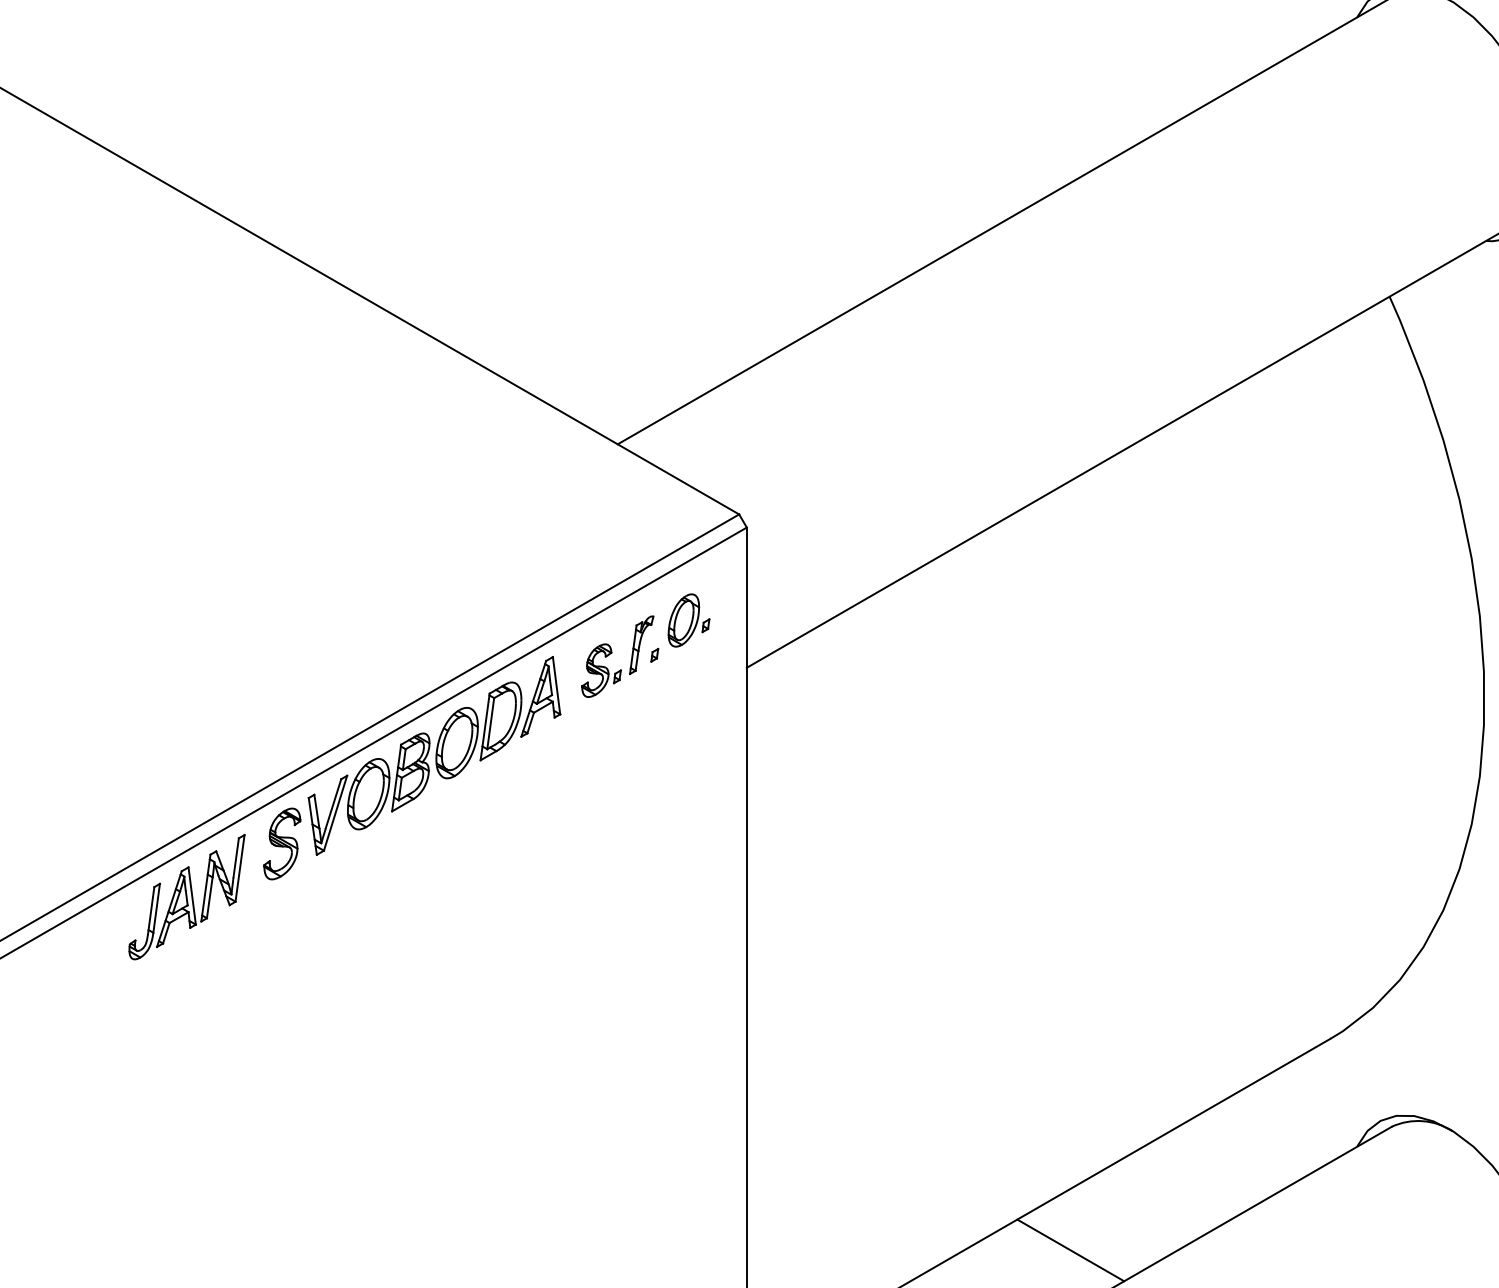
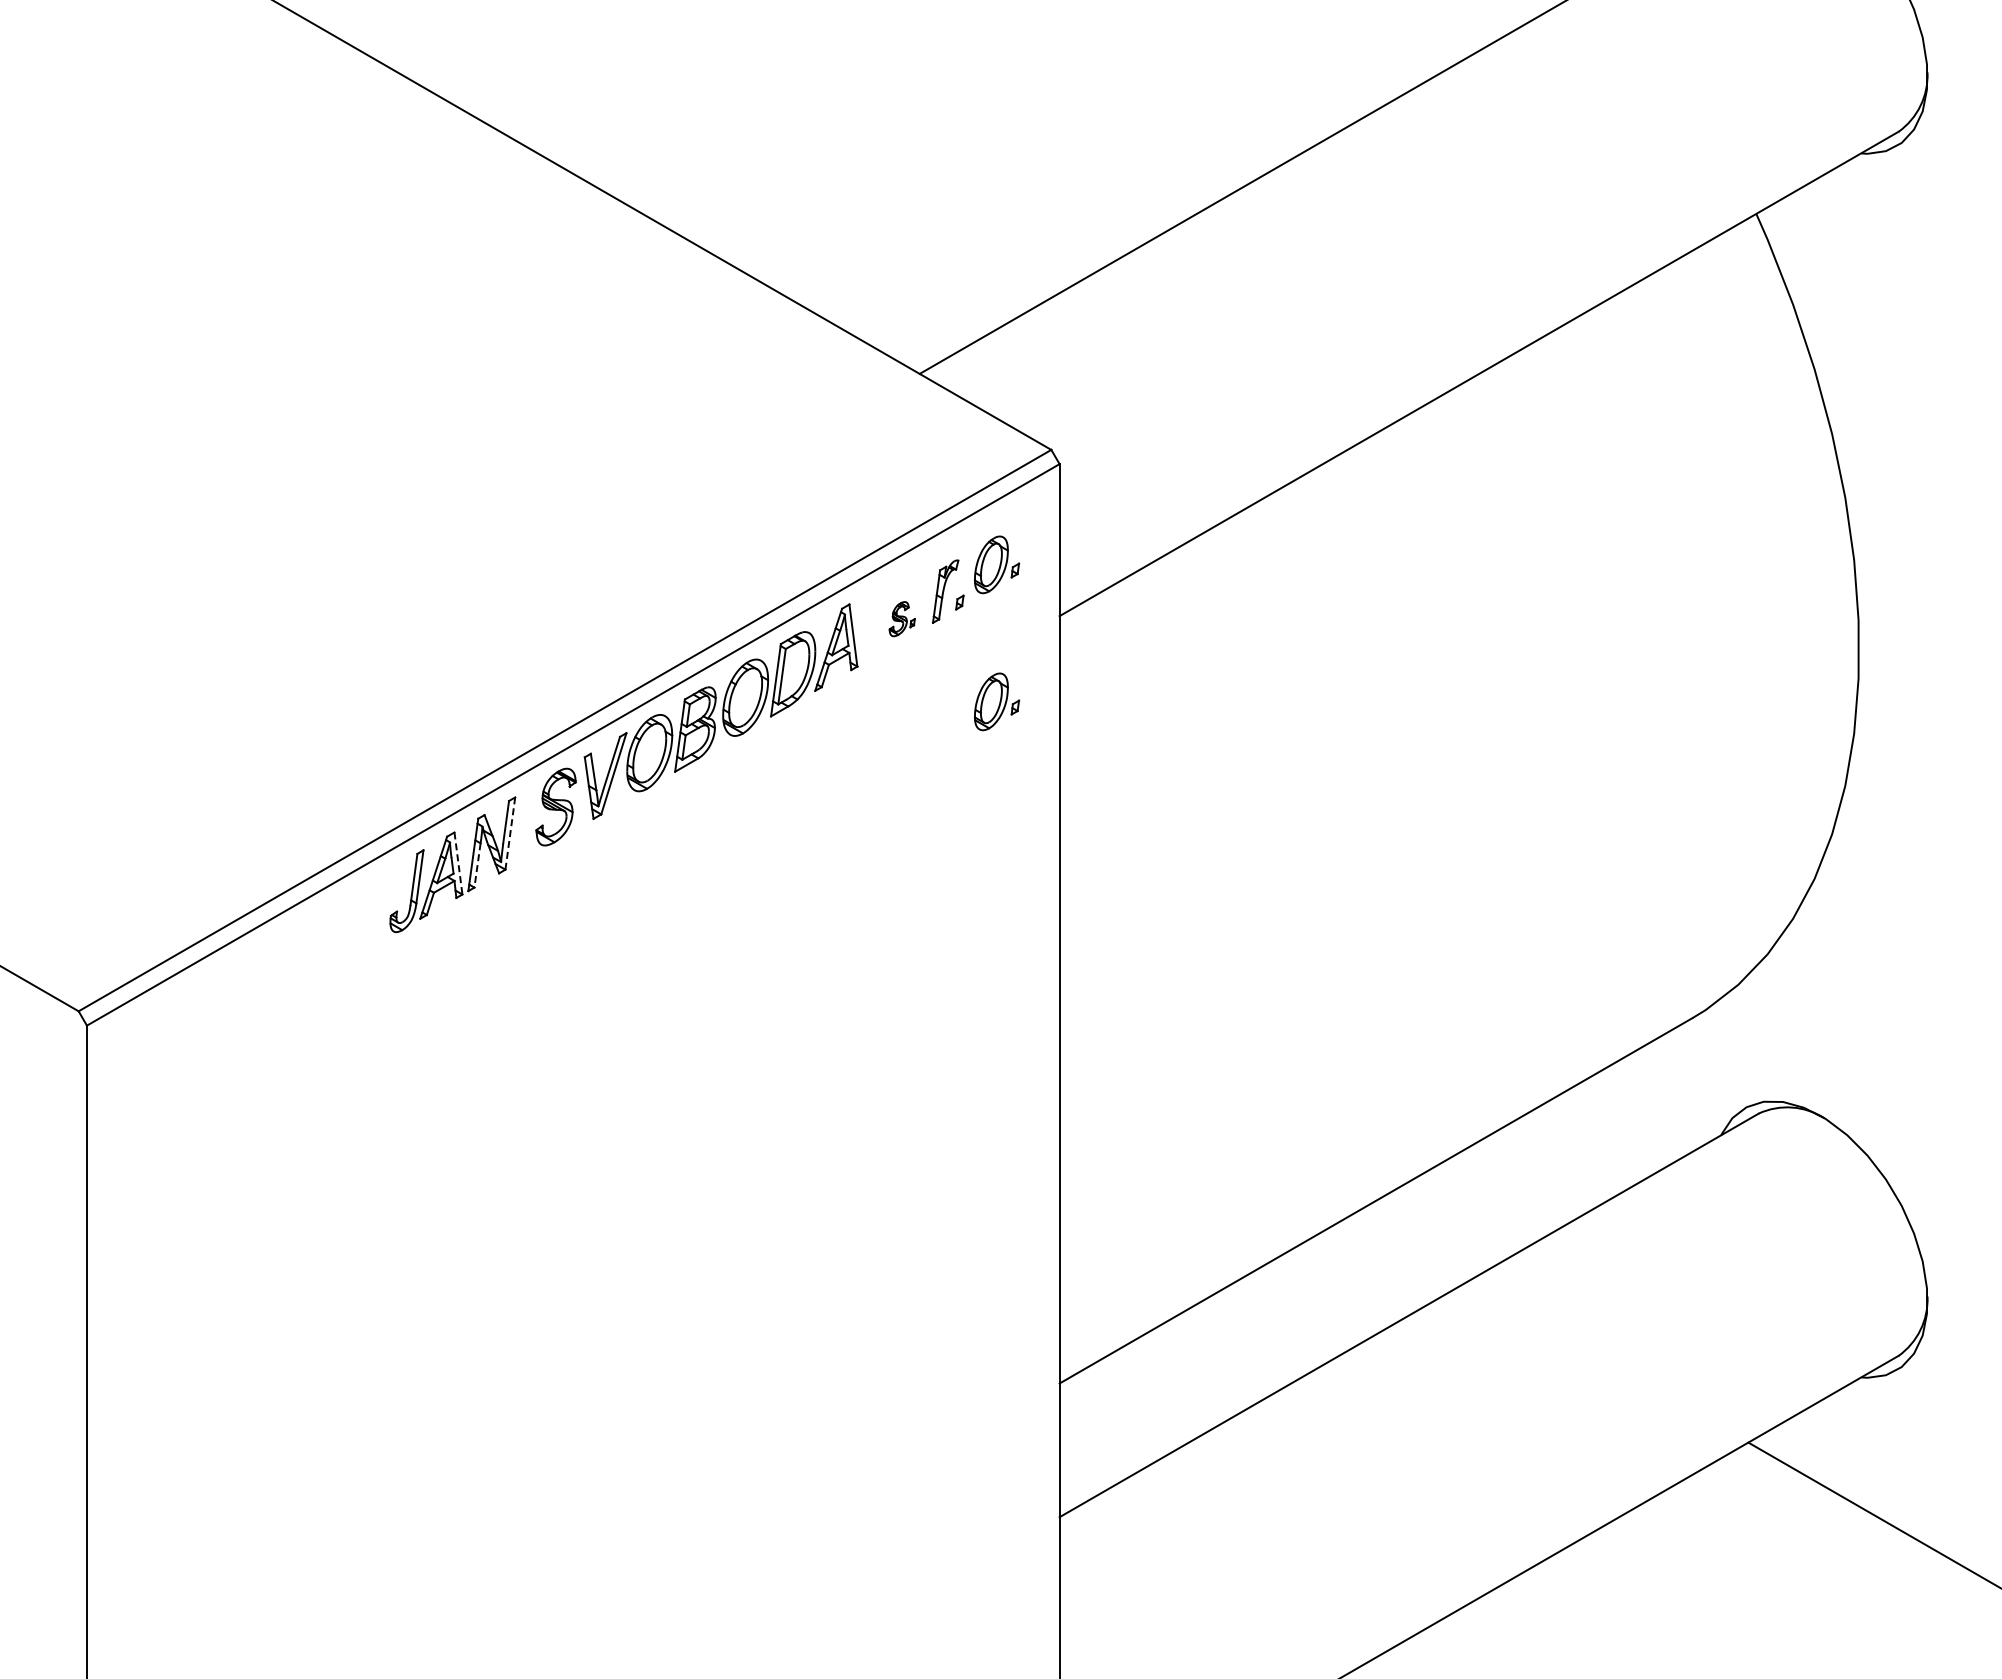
part: (601, 669) -> (902, 618), size x0.6
part: (689, 746) -> (997, 701), added
line: (240, 869) -> (510, 834), solid -> dashed
line: (192, 896) -> (458, 863), solid -> dashed
line: (209, 897) -> (477, 865), solid -> dashed
line: (1070, 1250) -> (1410, 1247), removed

